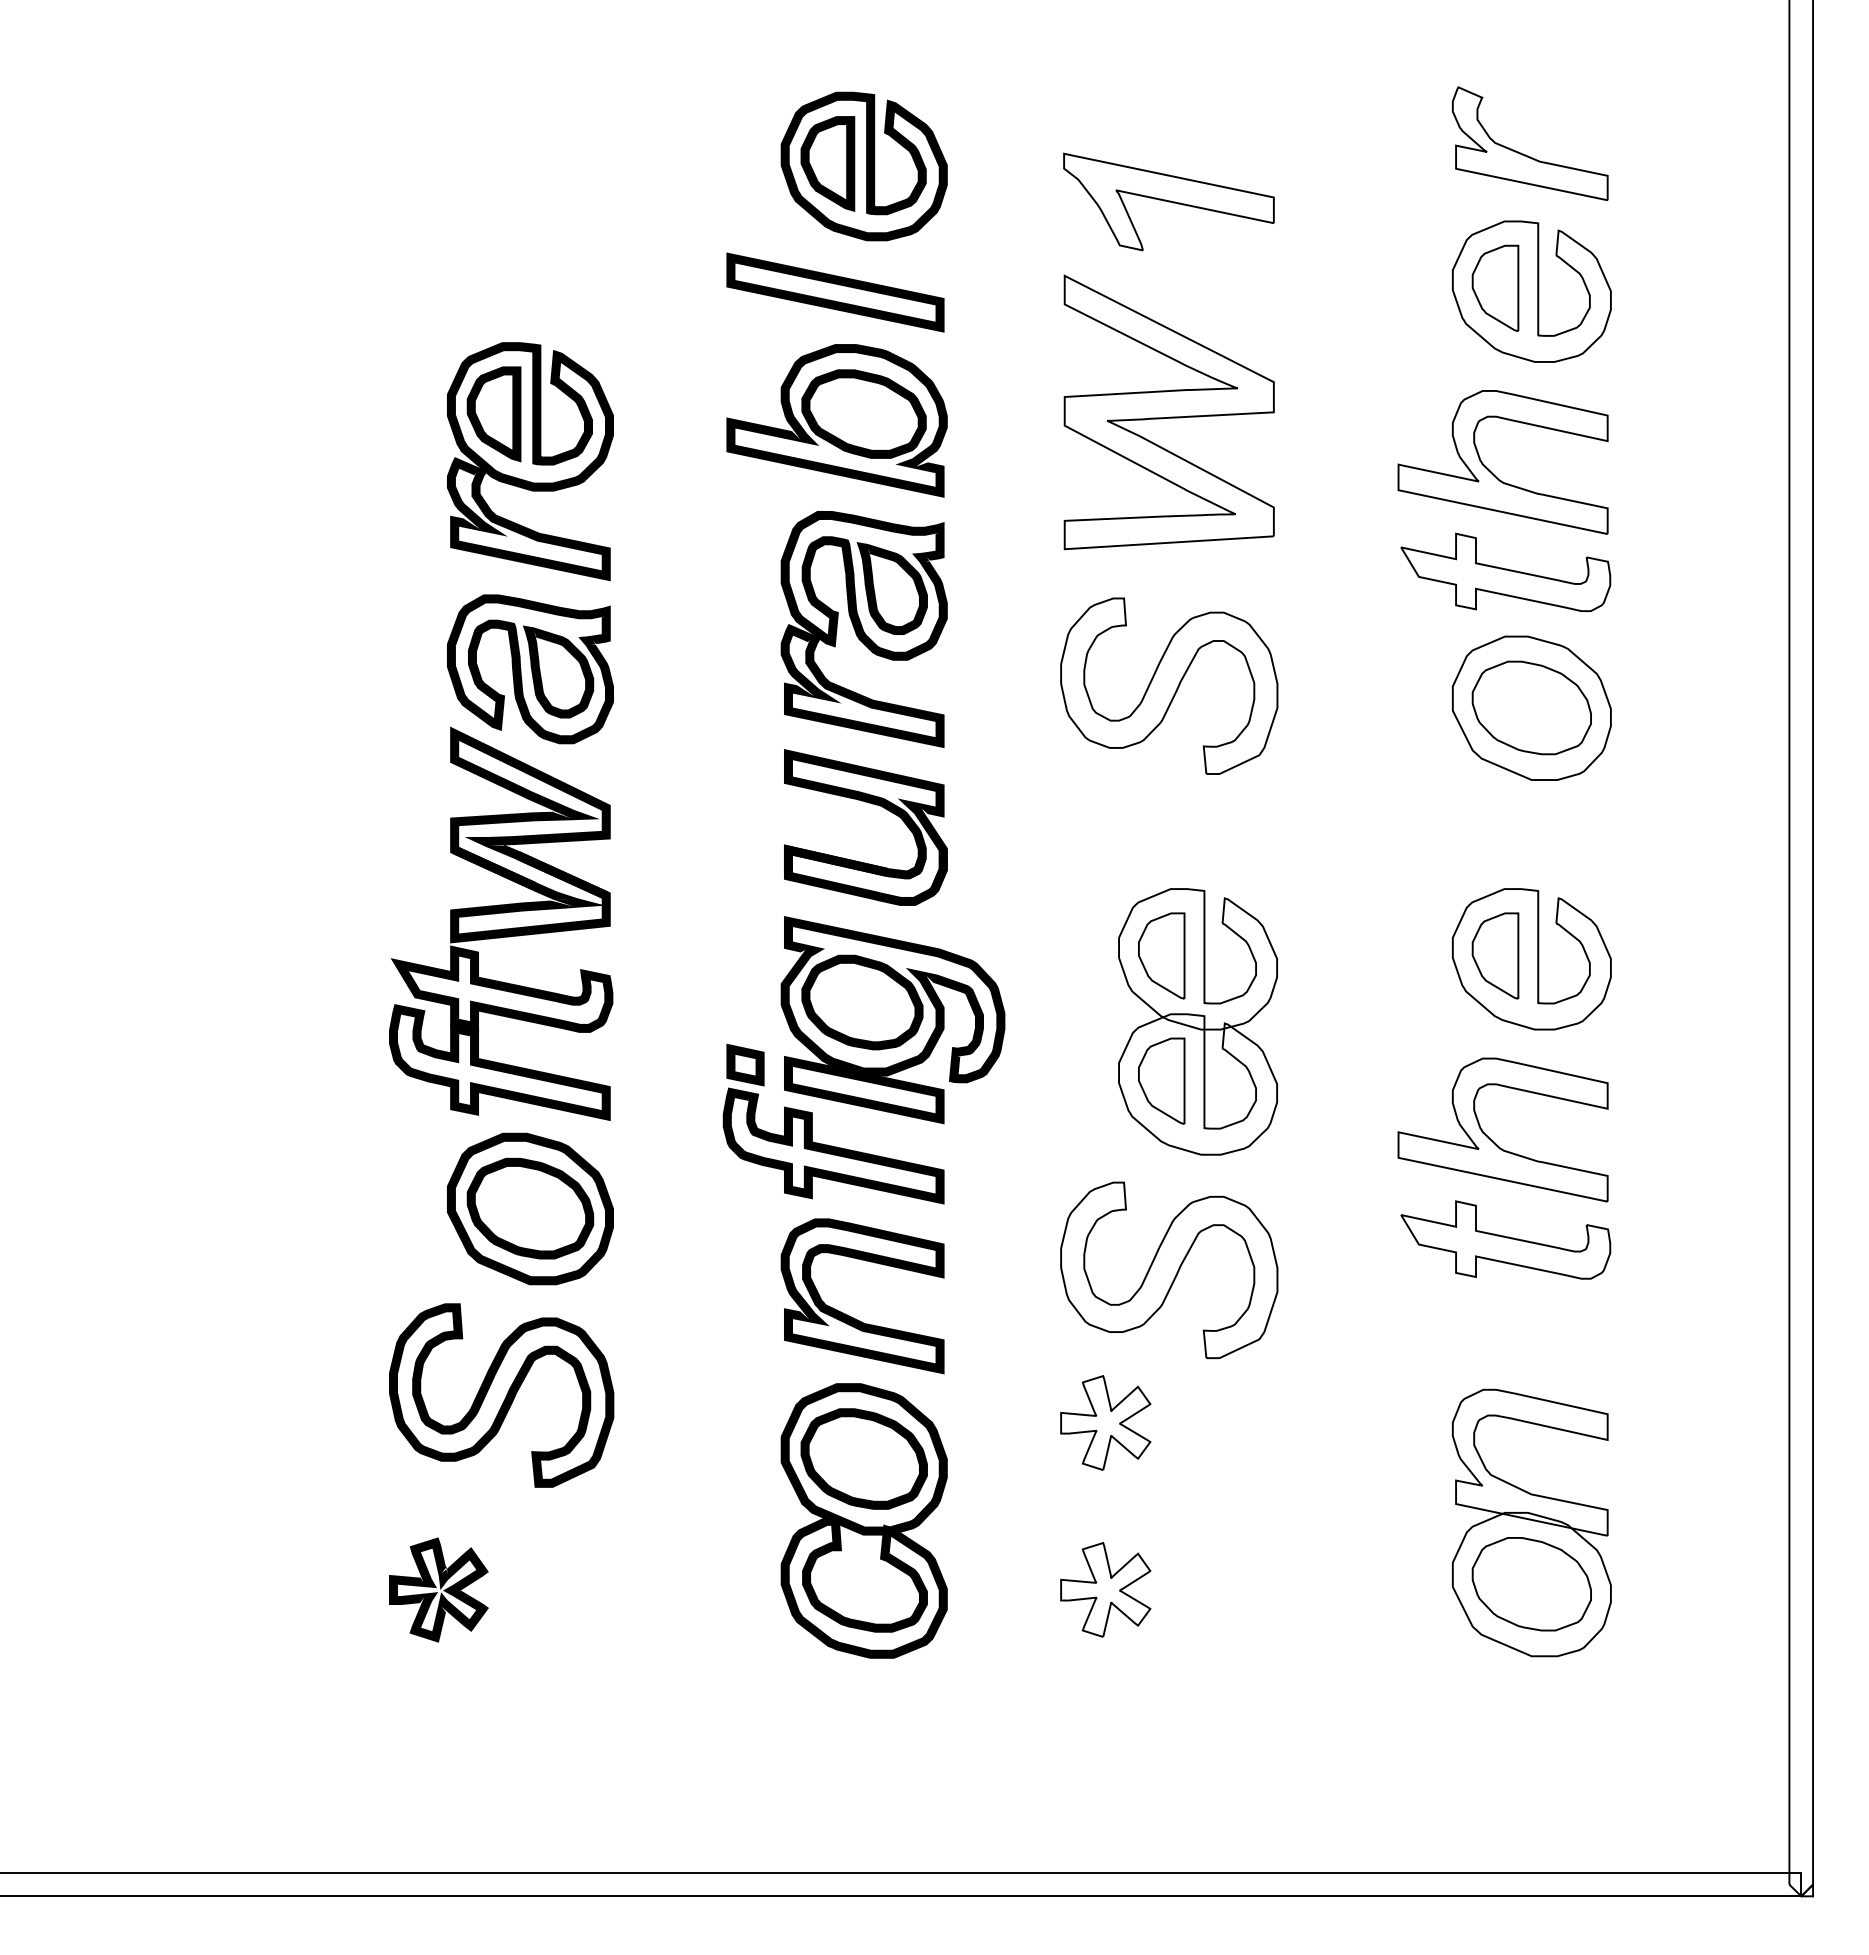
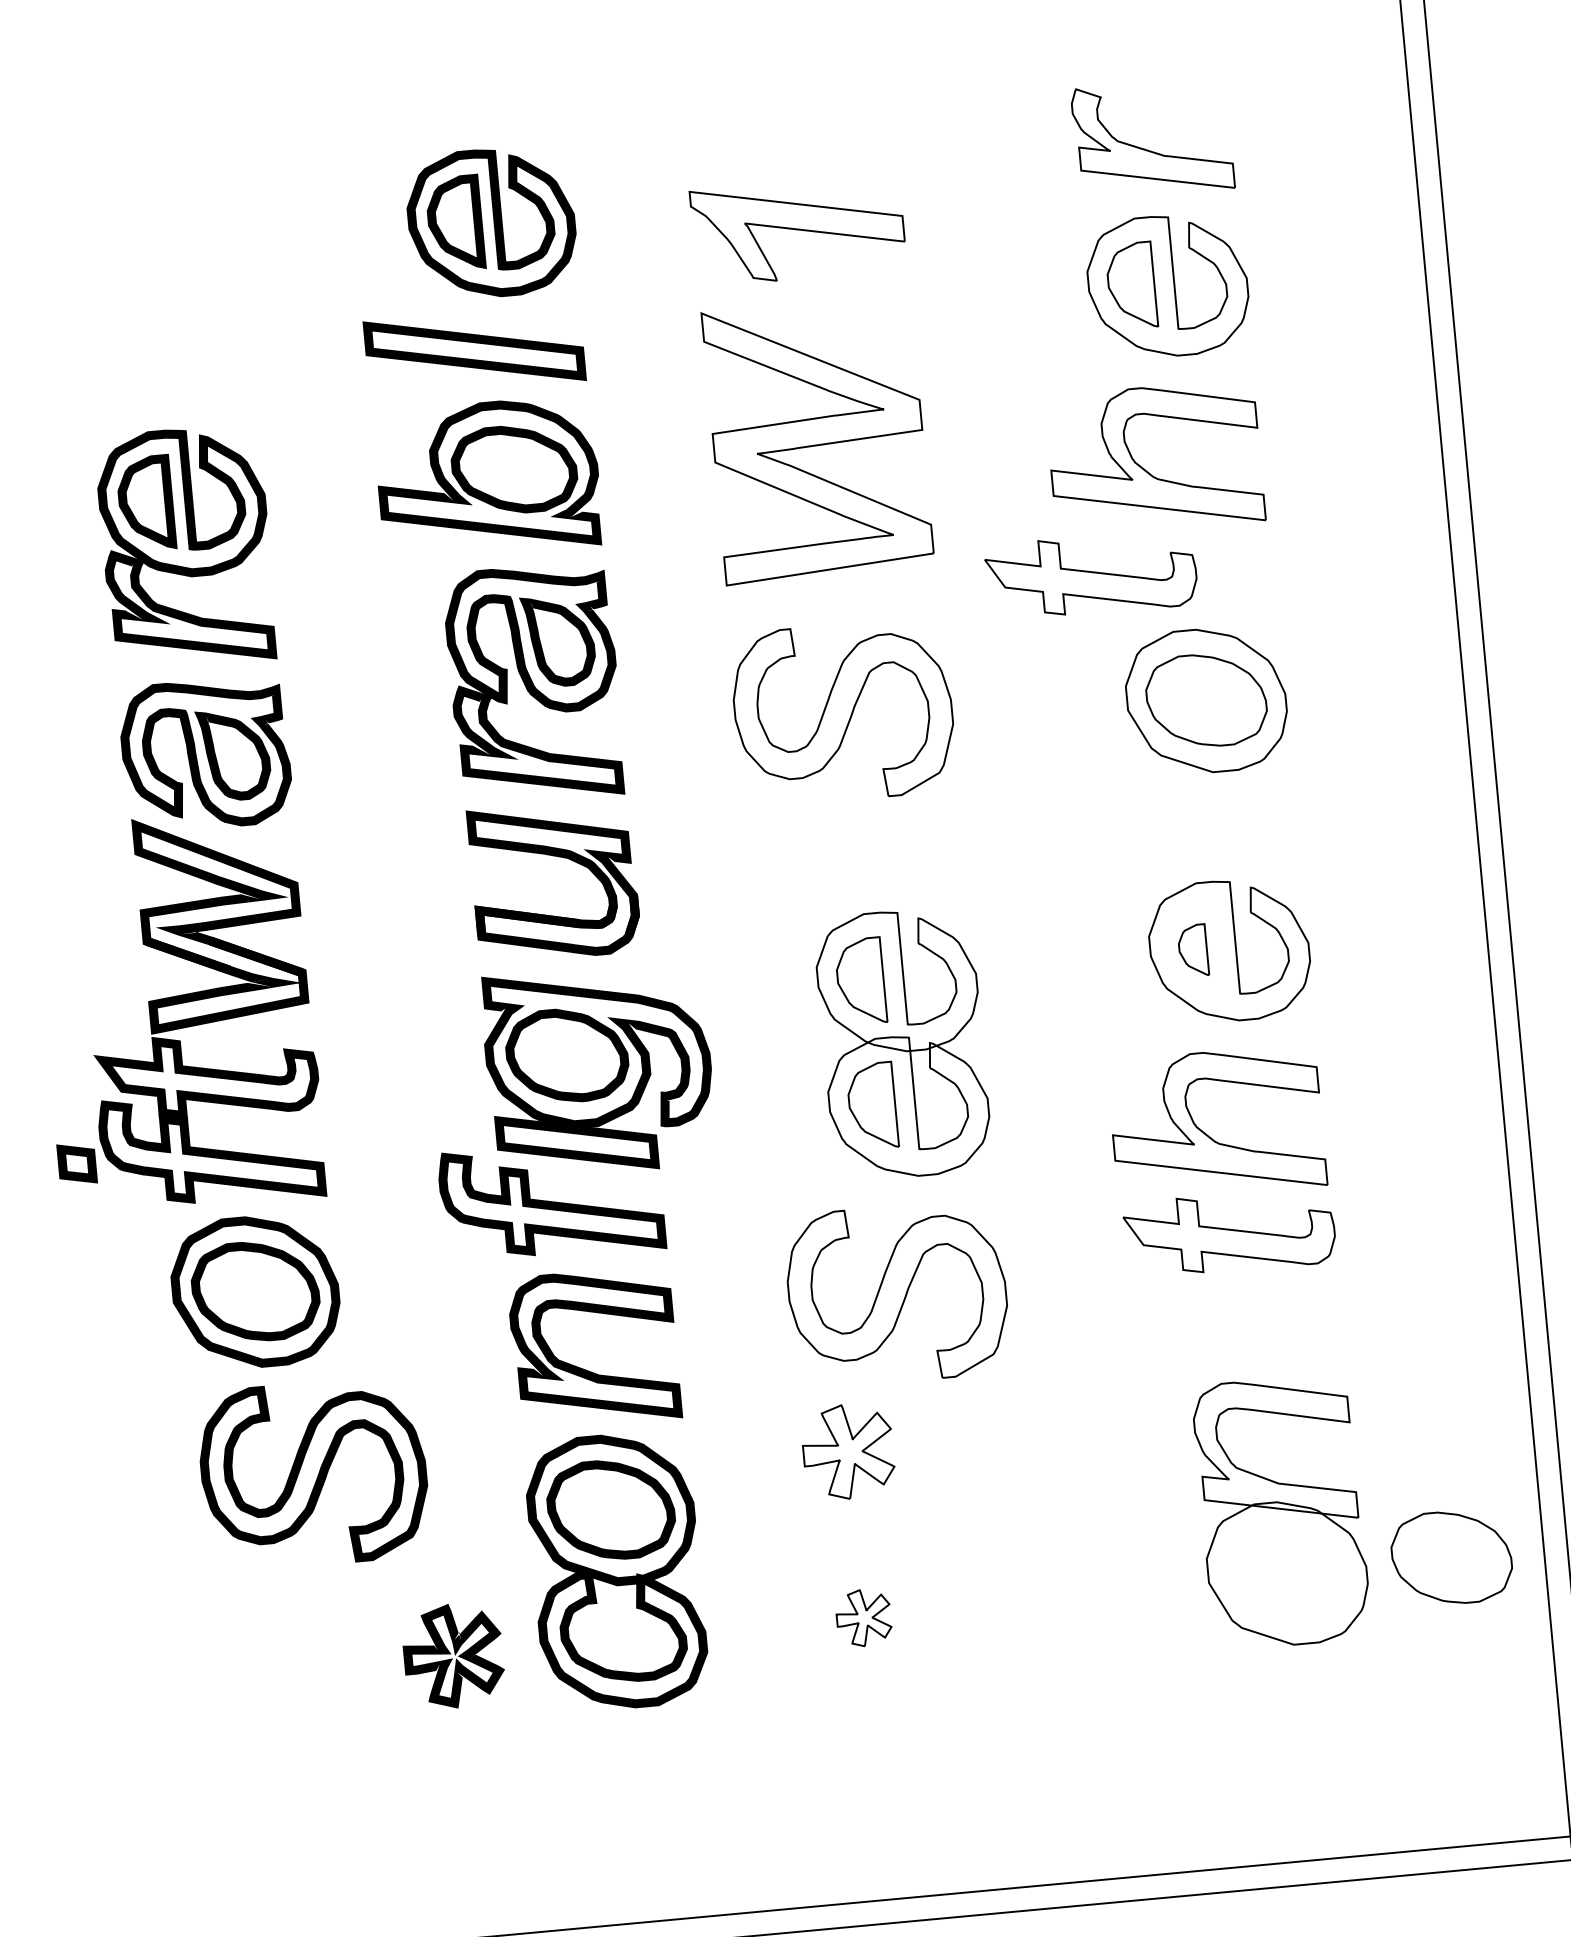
part: (1505, 571) -> (1091, 574), moved
part: (1495, 955) -> (1193, 950), size x0.6
part: (745, 1064) -> (77, 1163), moved
part: (501, 1395) -> (313, 1473), moved
part: (1531, 1584) -> (1451, 1558), moved
part: (438, 1589) -> (453, 1655), moved
part: (1105, 1589) -> (863, 1617), size x0.6

